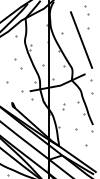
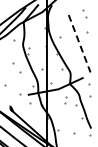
line: (81, 40) -> (79, 44), solid -> dashed
part: (63, 106) -> (65, 100), moved

